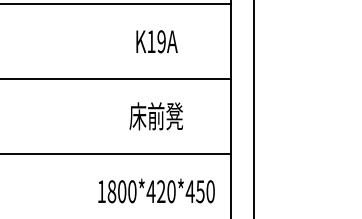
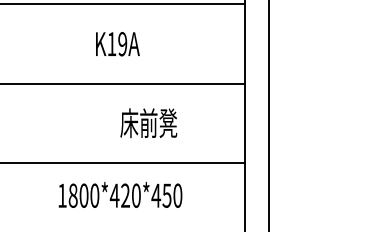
text: (156, 41) -> (117, 43), moved
text: (155, 116) -> (148, 123), moved
text: (156, 190) -> (120, 194), moved

